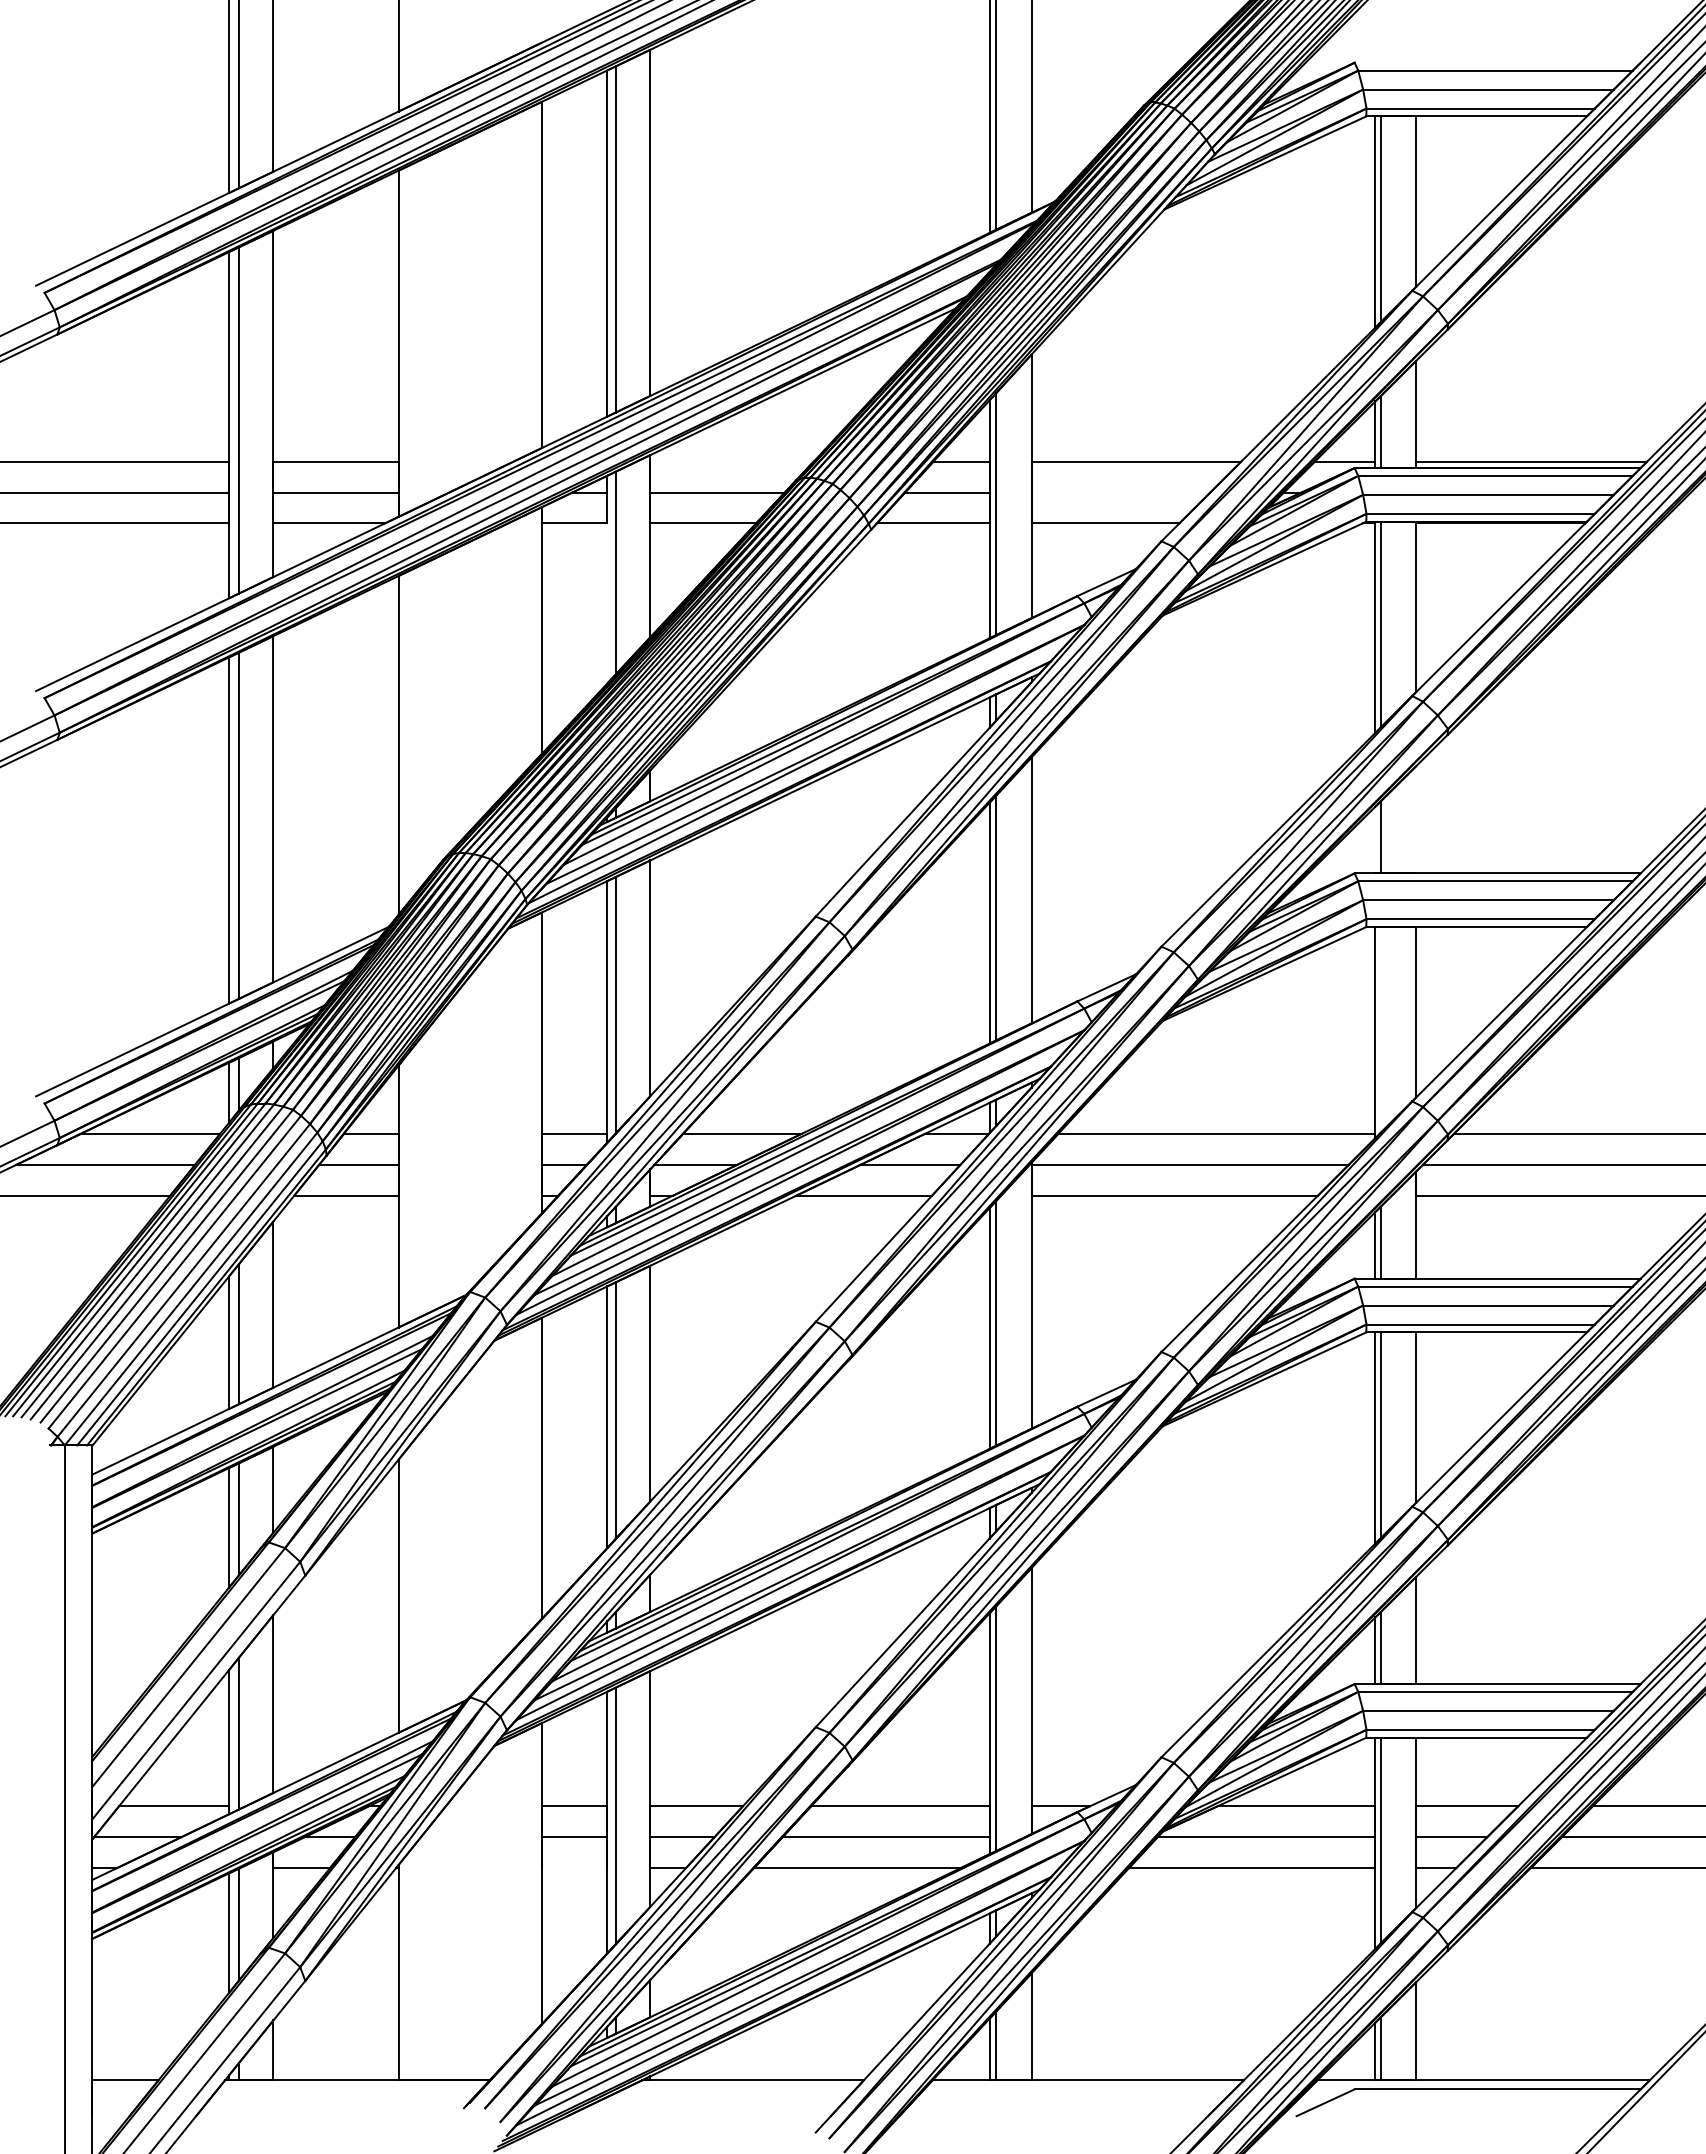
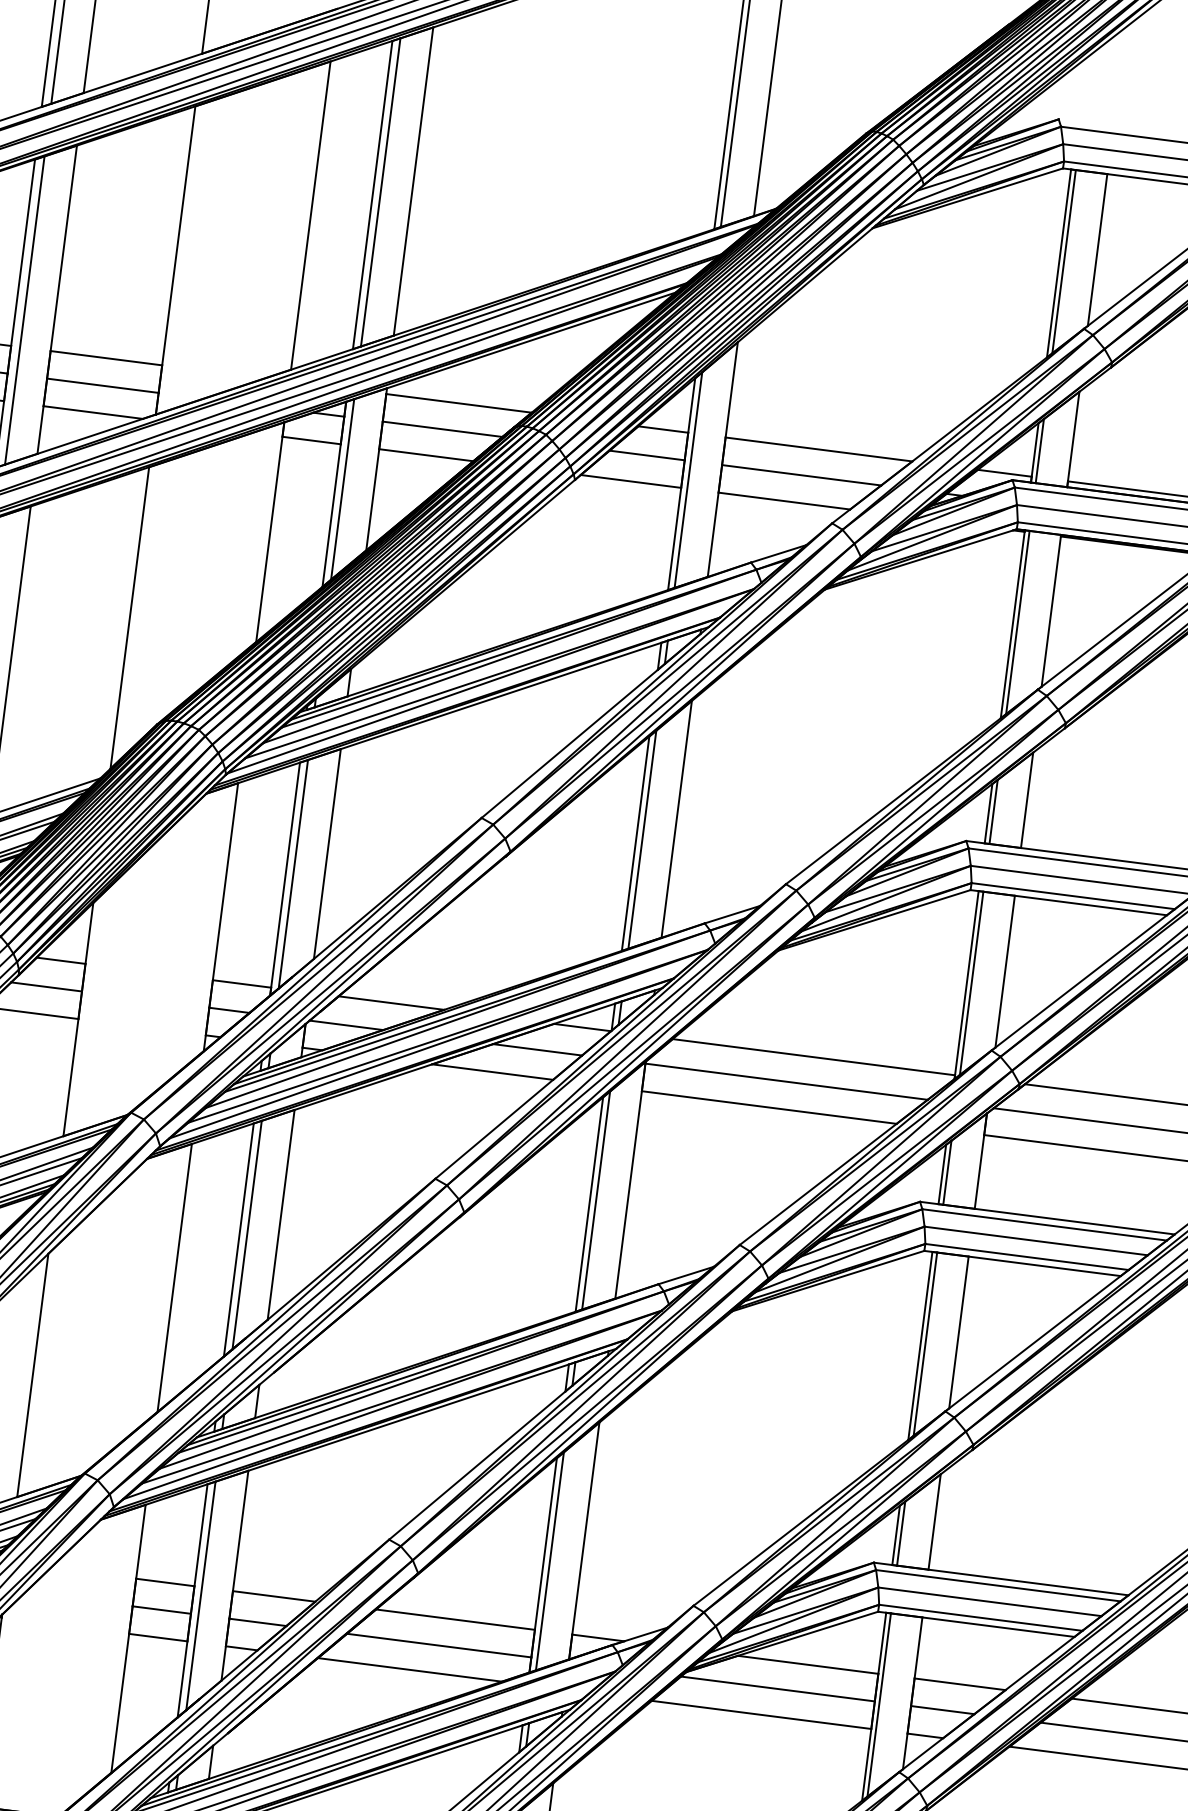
line: (731, 461) -> (458, 403), added
line: (1120, 492) -> (801, 475), added
line: (607, 579) -> (334, 494), added
line: (1416, 819) -> (1027, 800), added
line: (1375, 839) -> (988, 813), added
line: (1380, 1029) -> (971, 982), added
line: (574, 1868) -> (158, 1637), added

